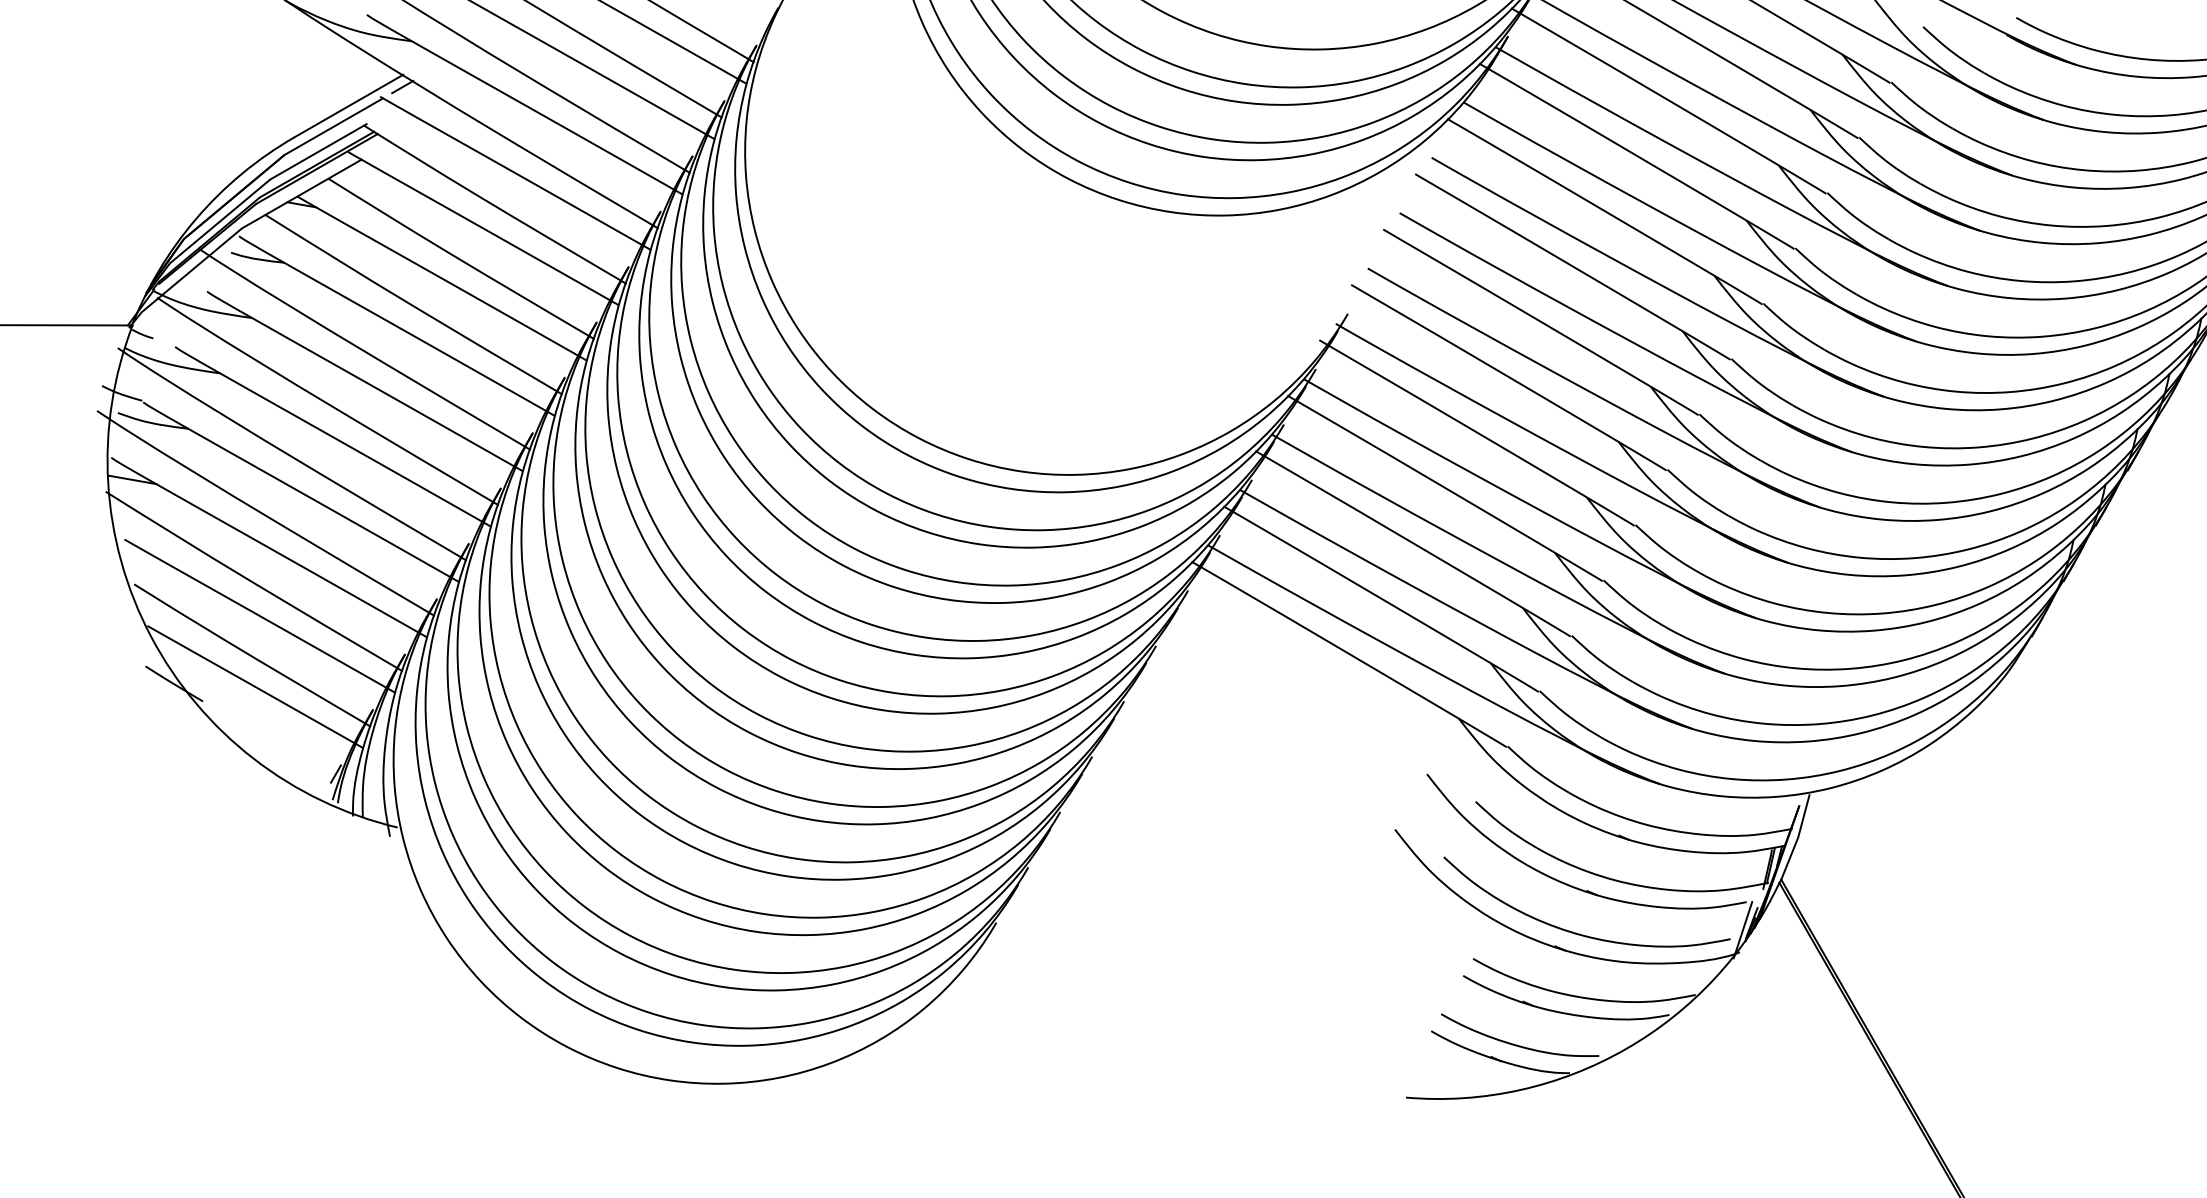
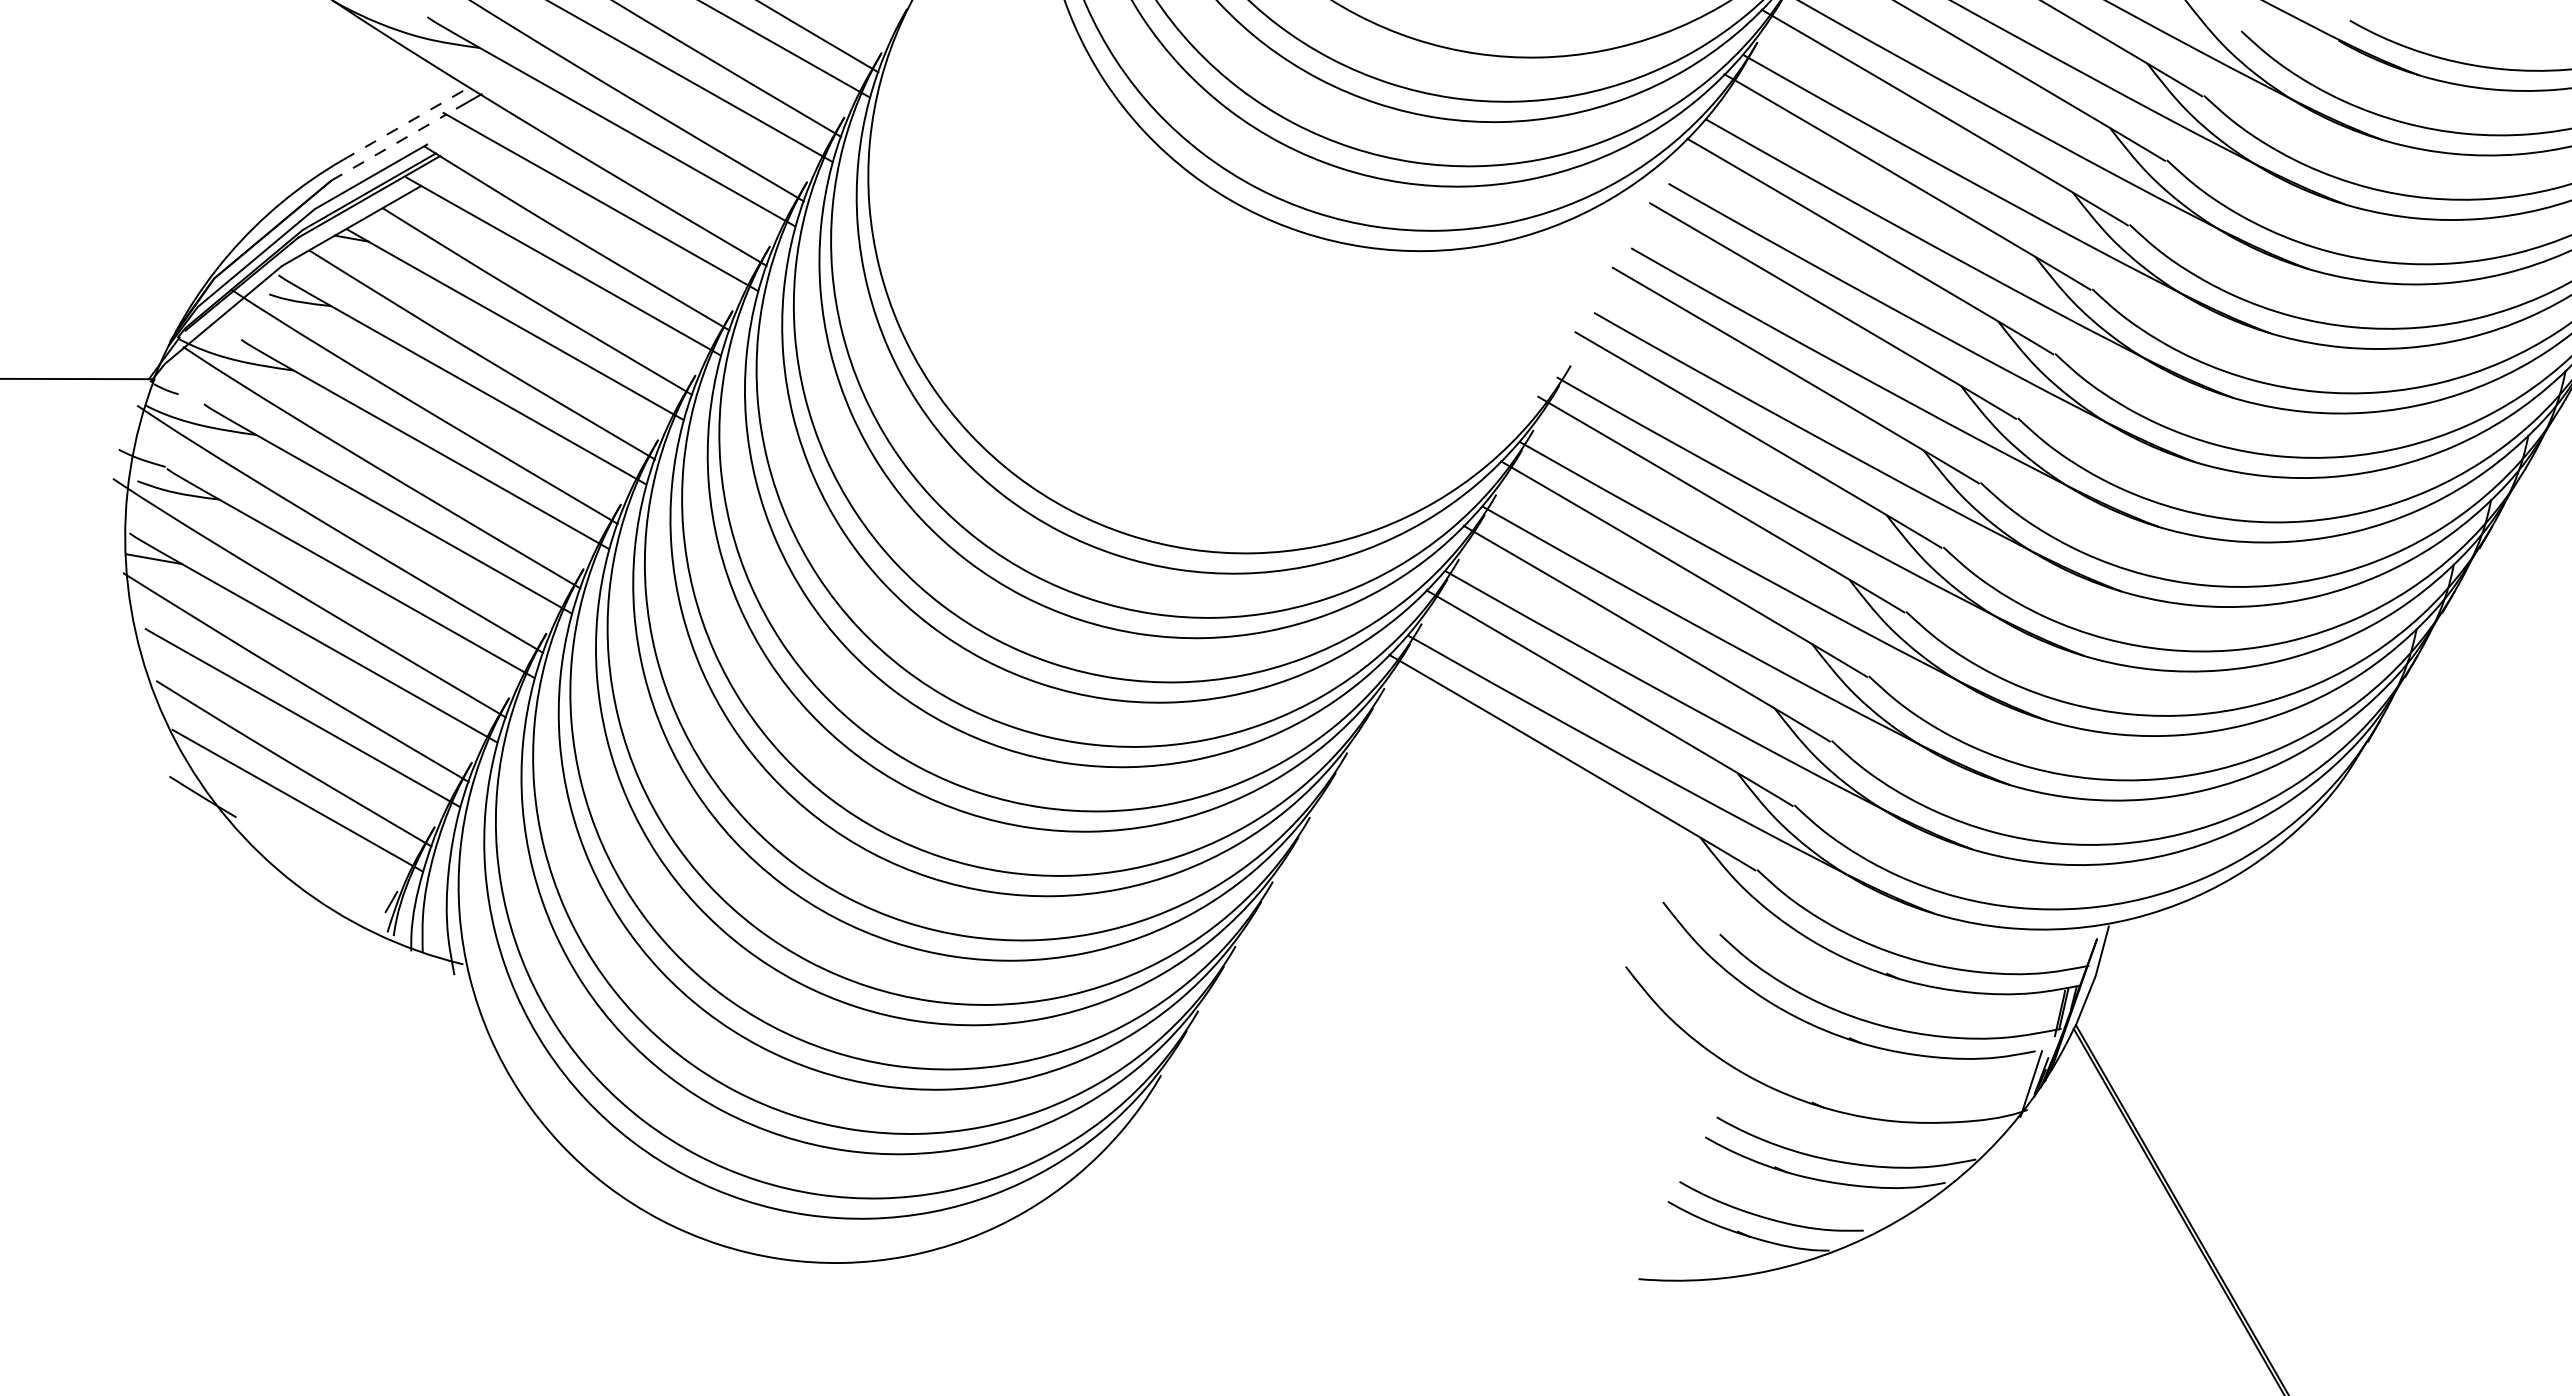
line: (348, 106) -> (406, 123), solid -> dashed
line: (334, 126) -> (389, 147), solid -> dashed
part: (1578, 933) -> (1839, 1087), removed

